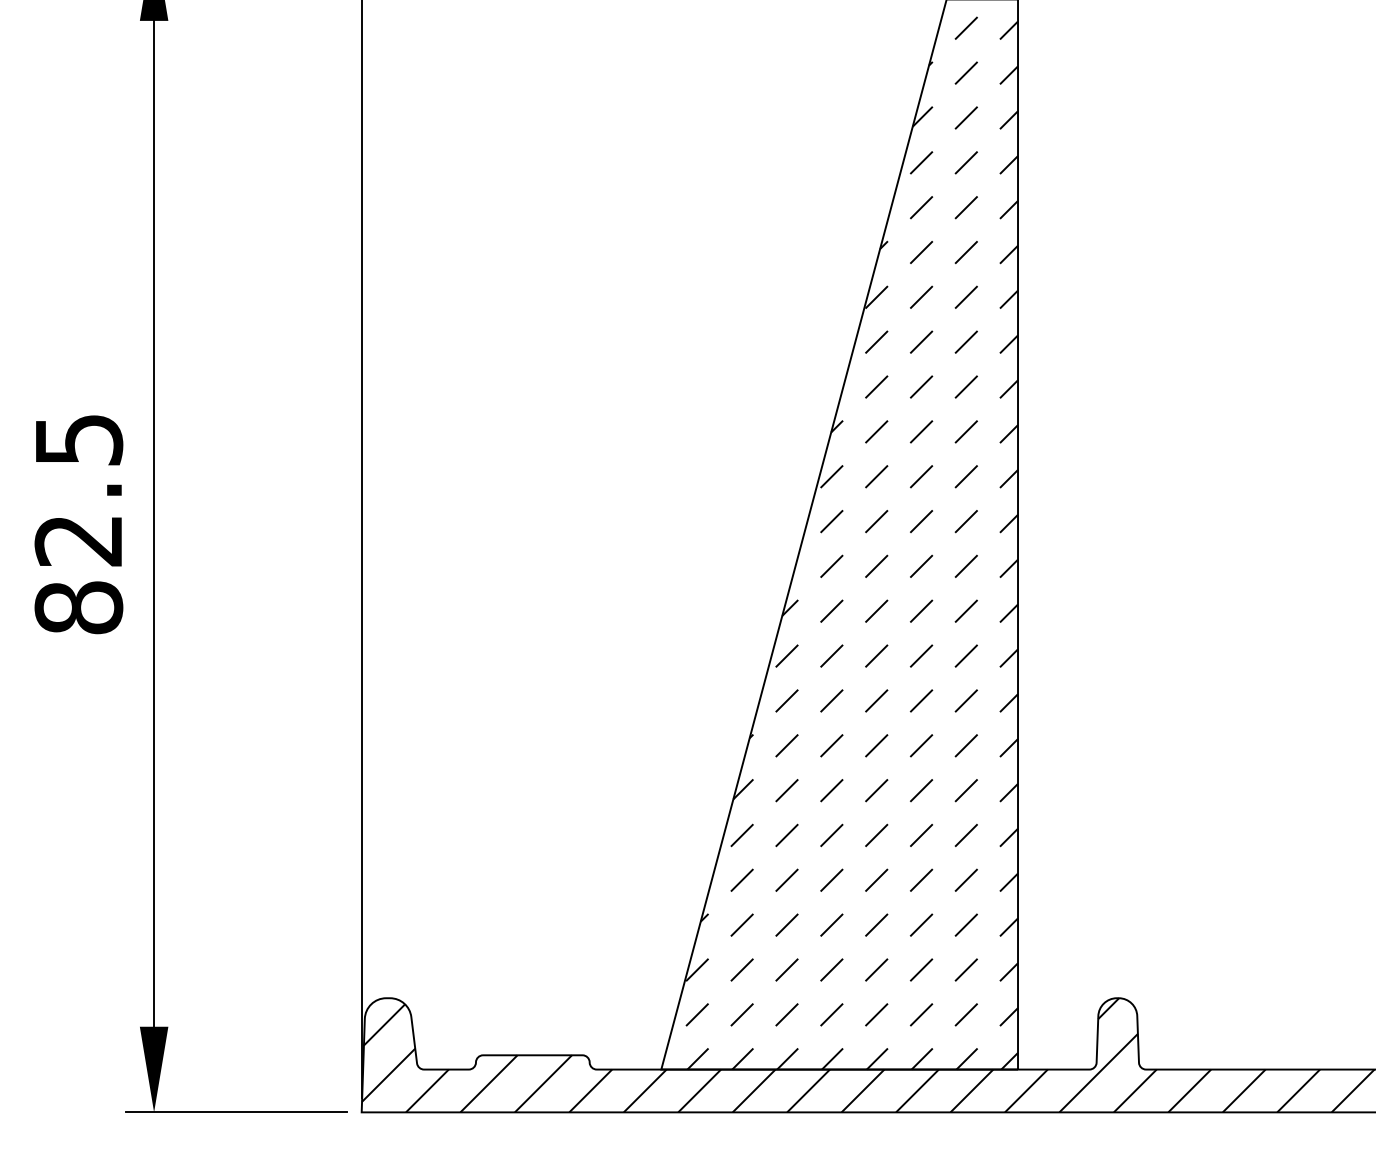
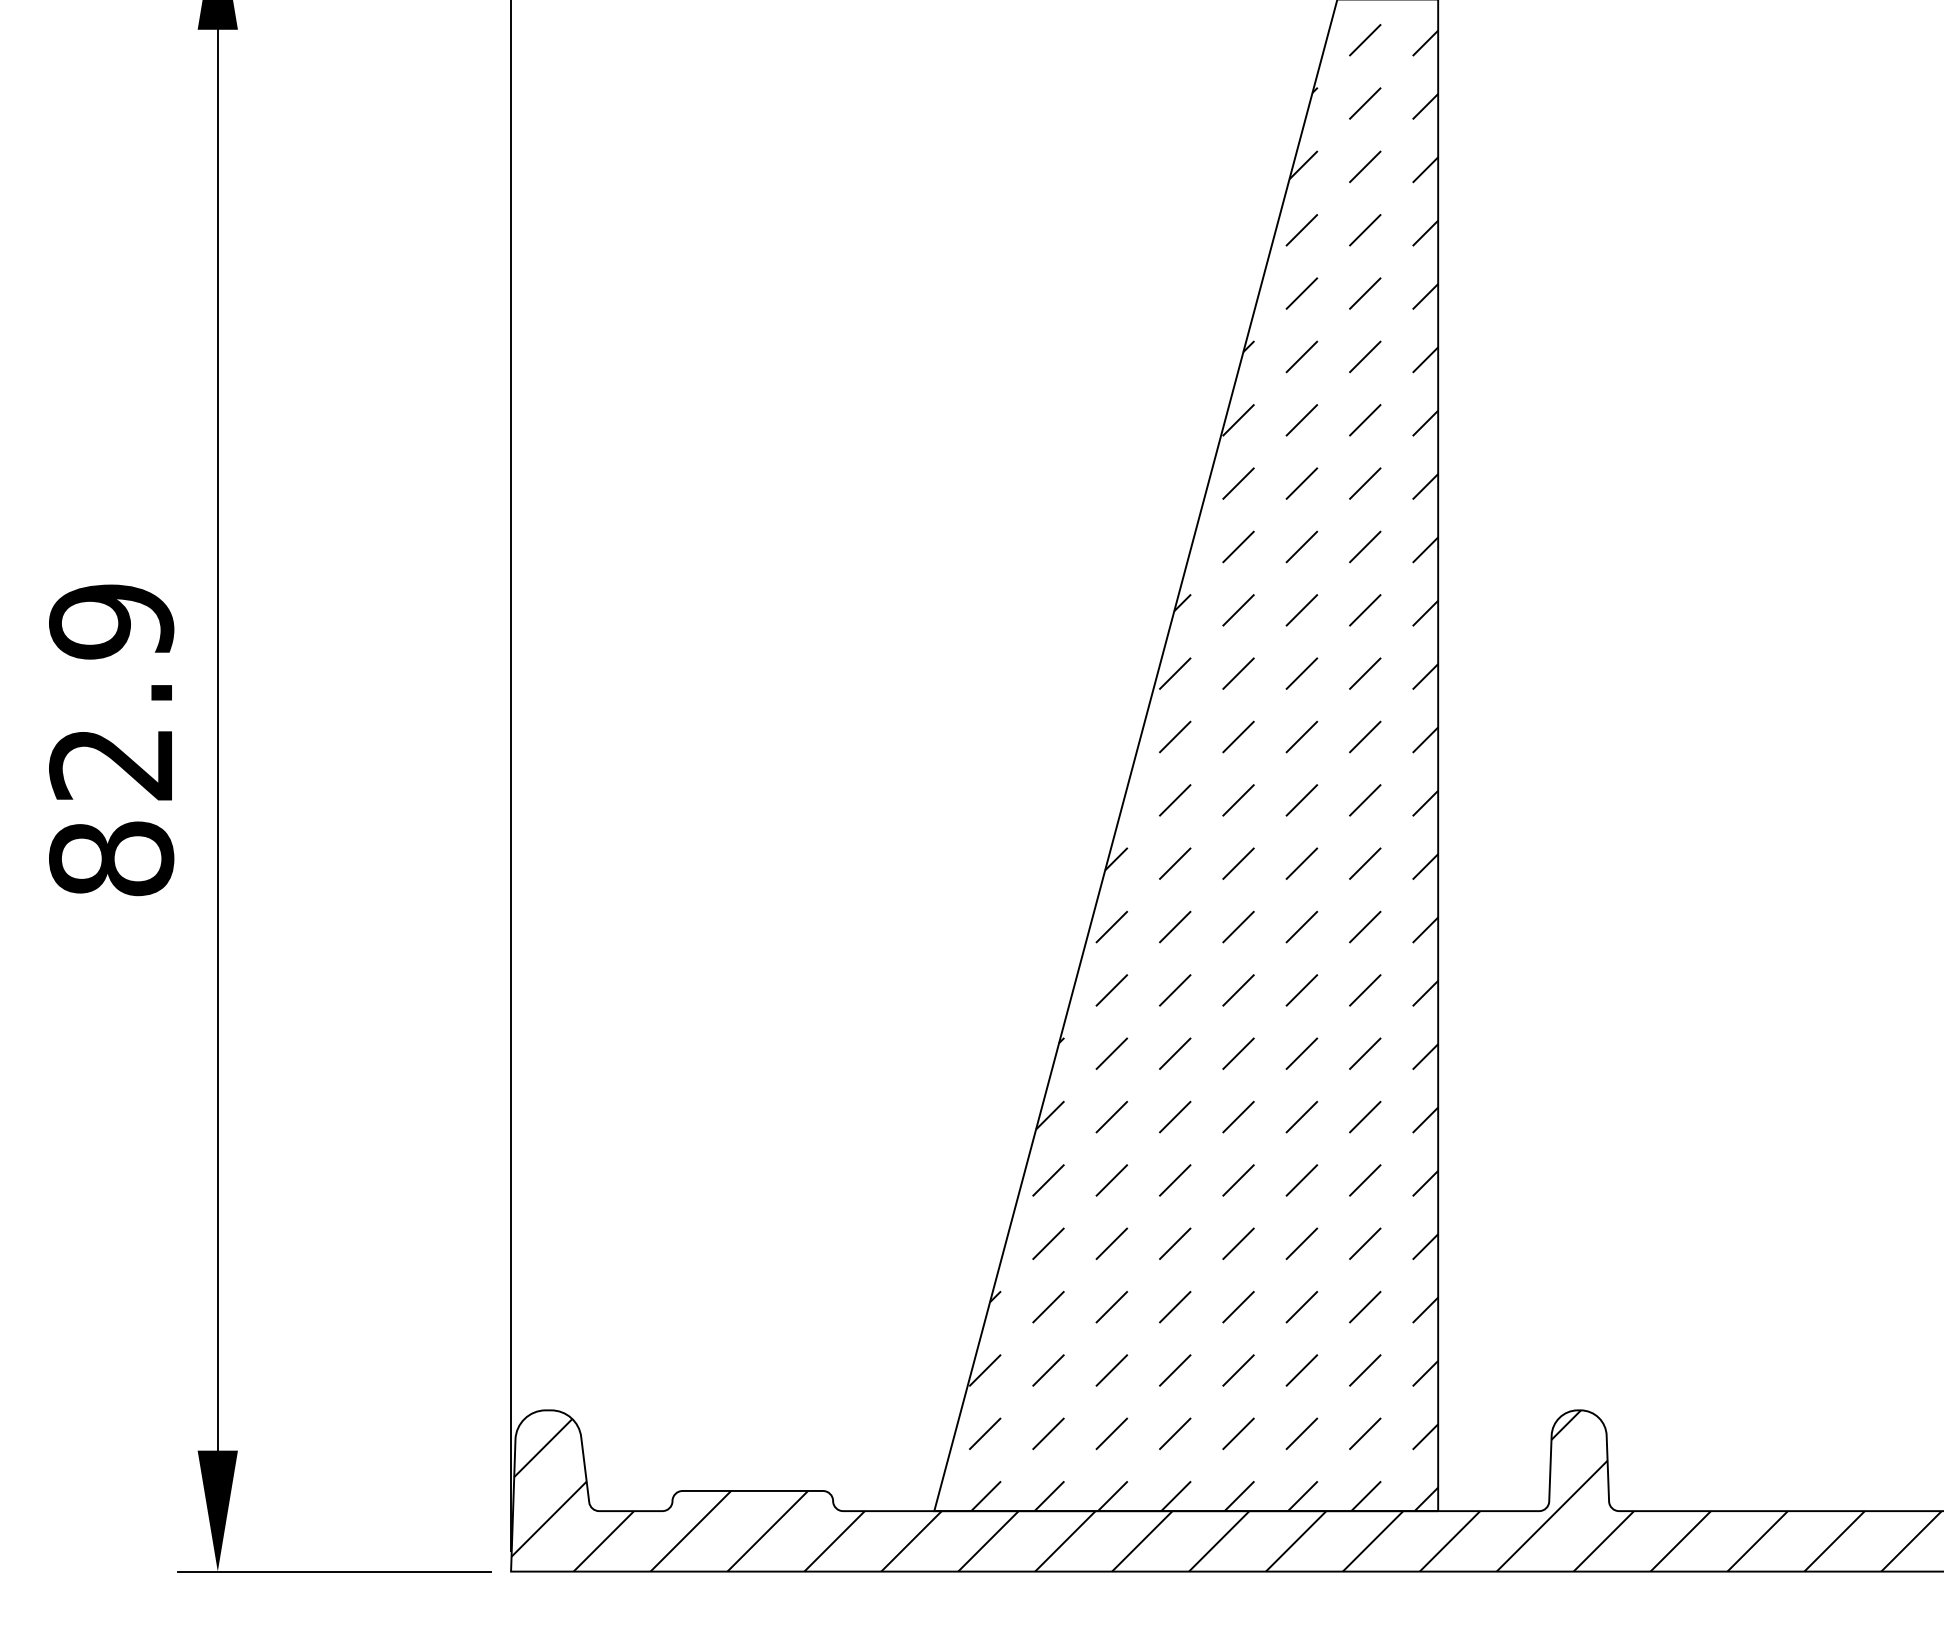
text: (78, 439) -> (111, 621), 82.5 -> 82.9

